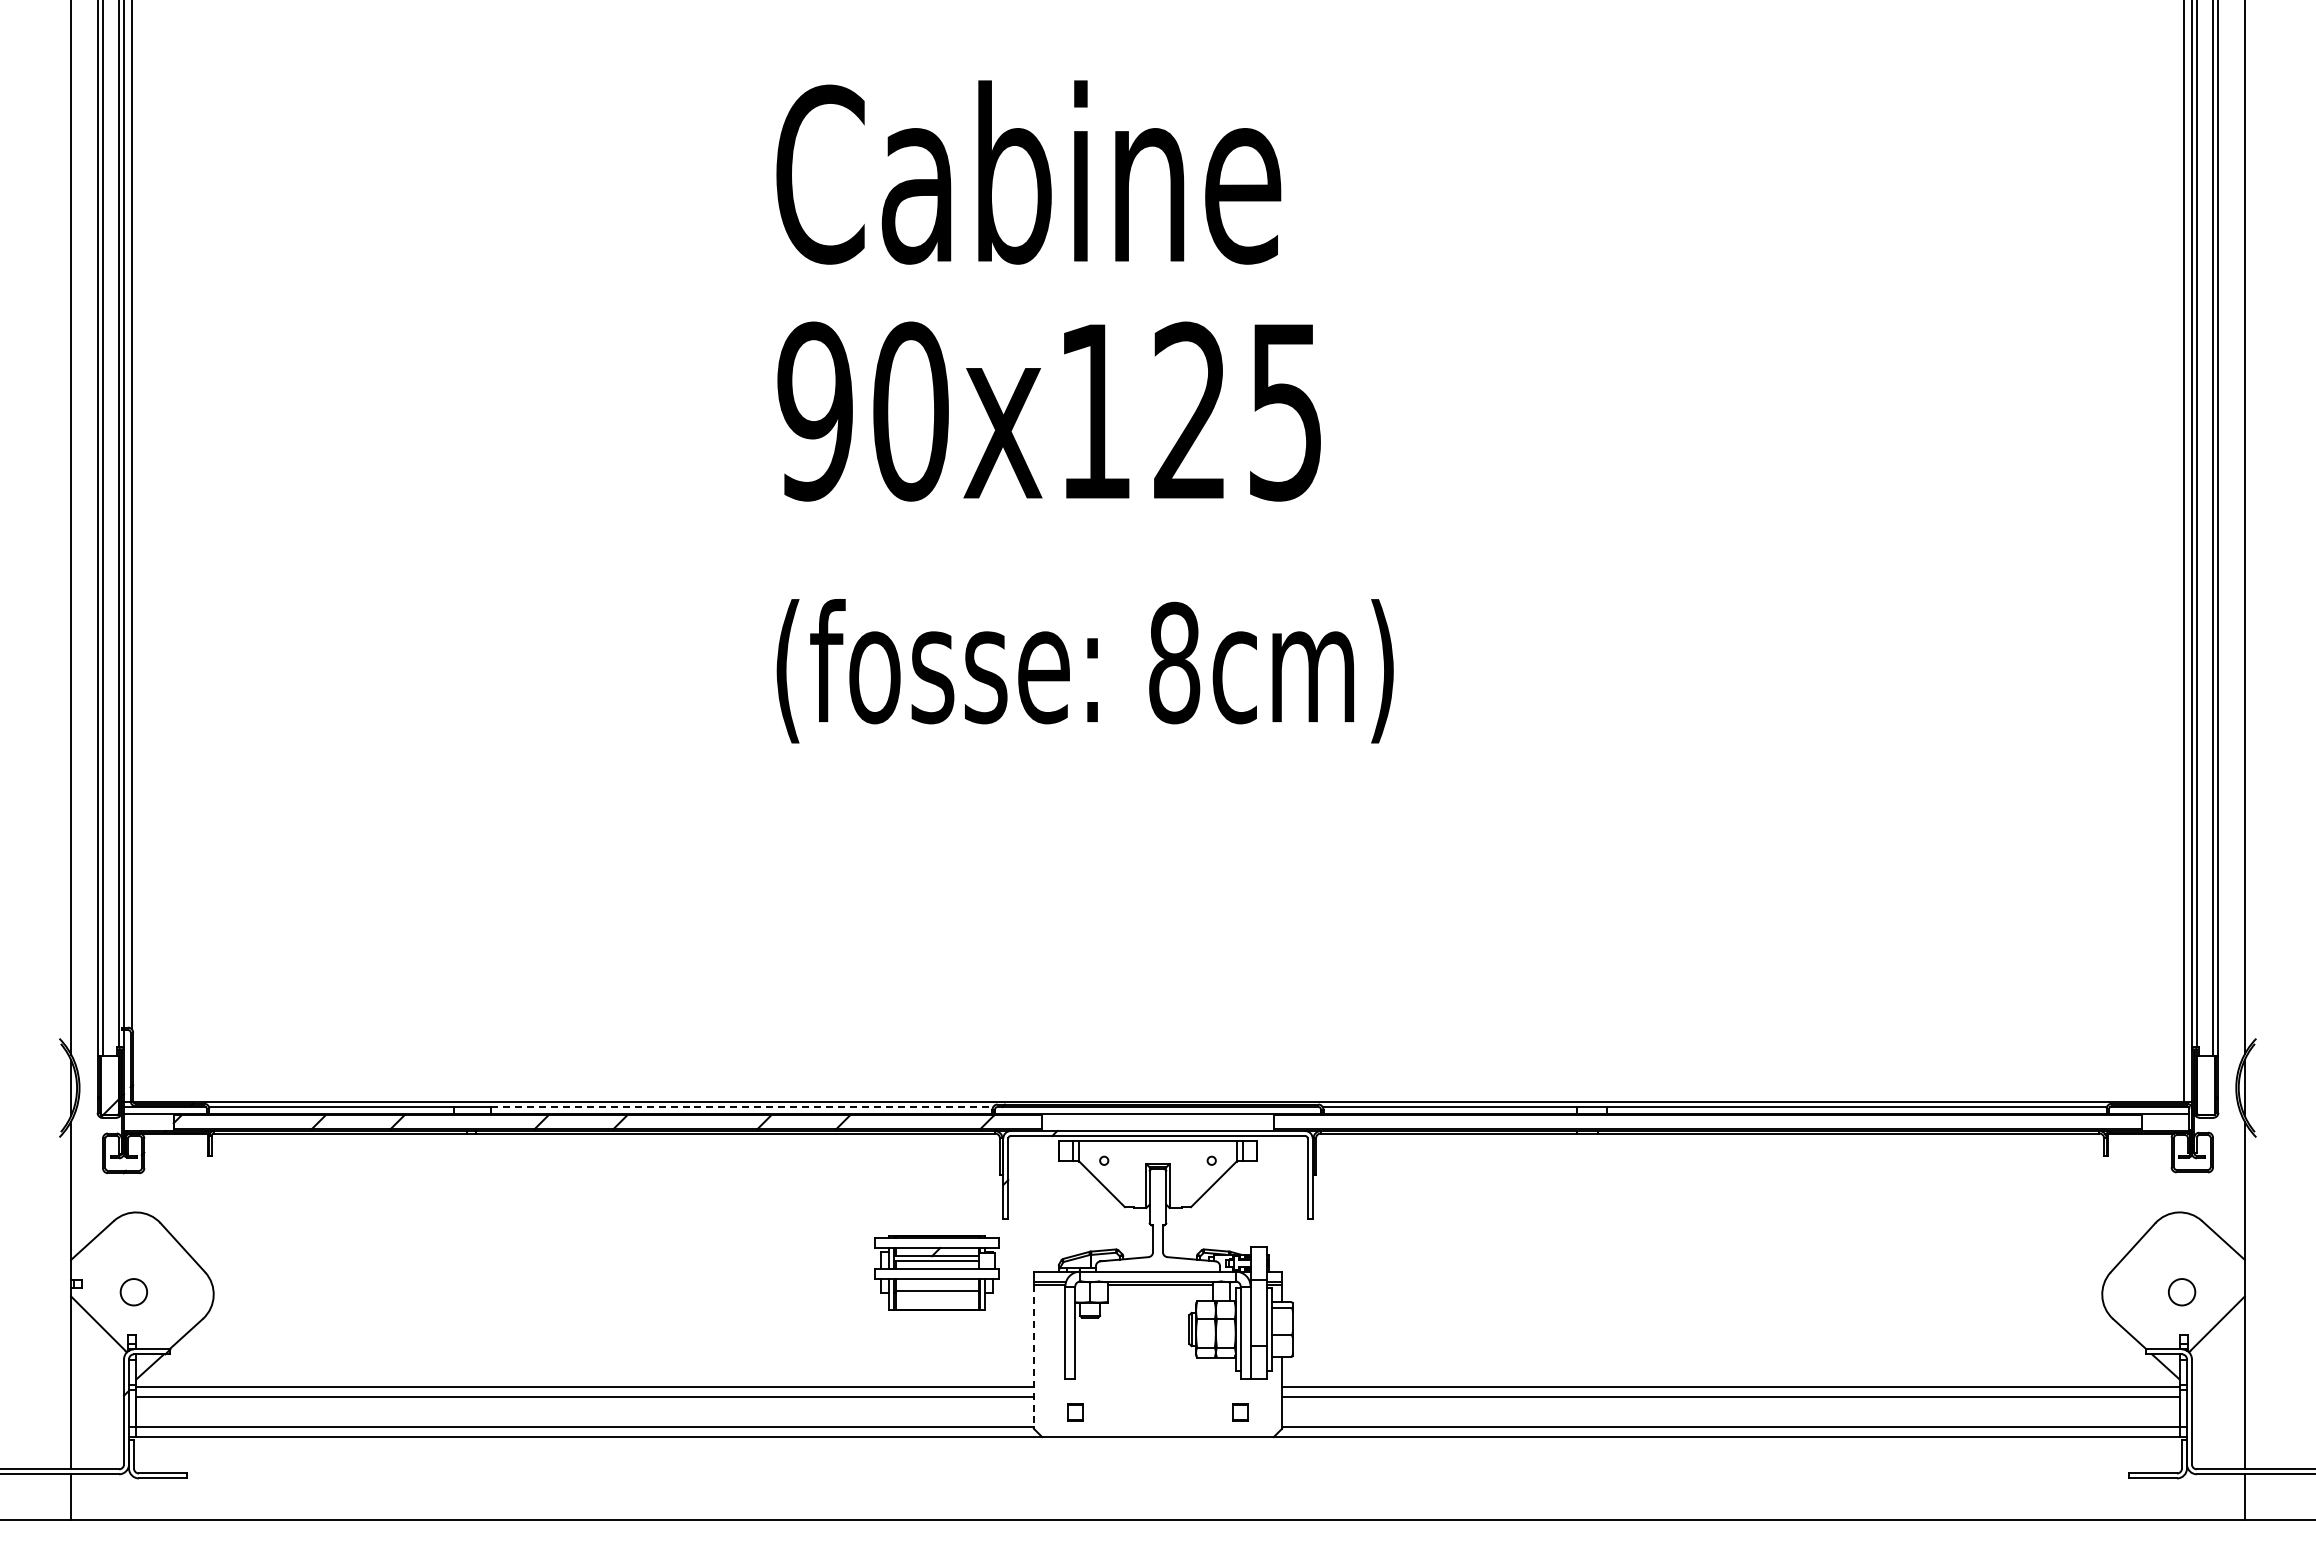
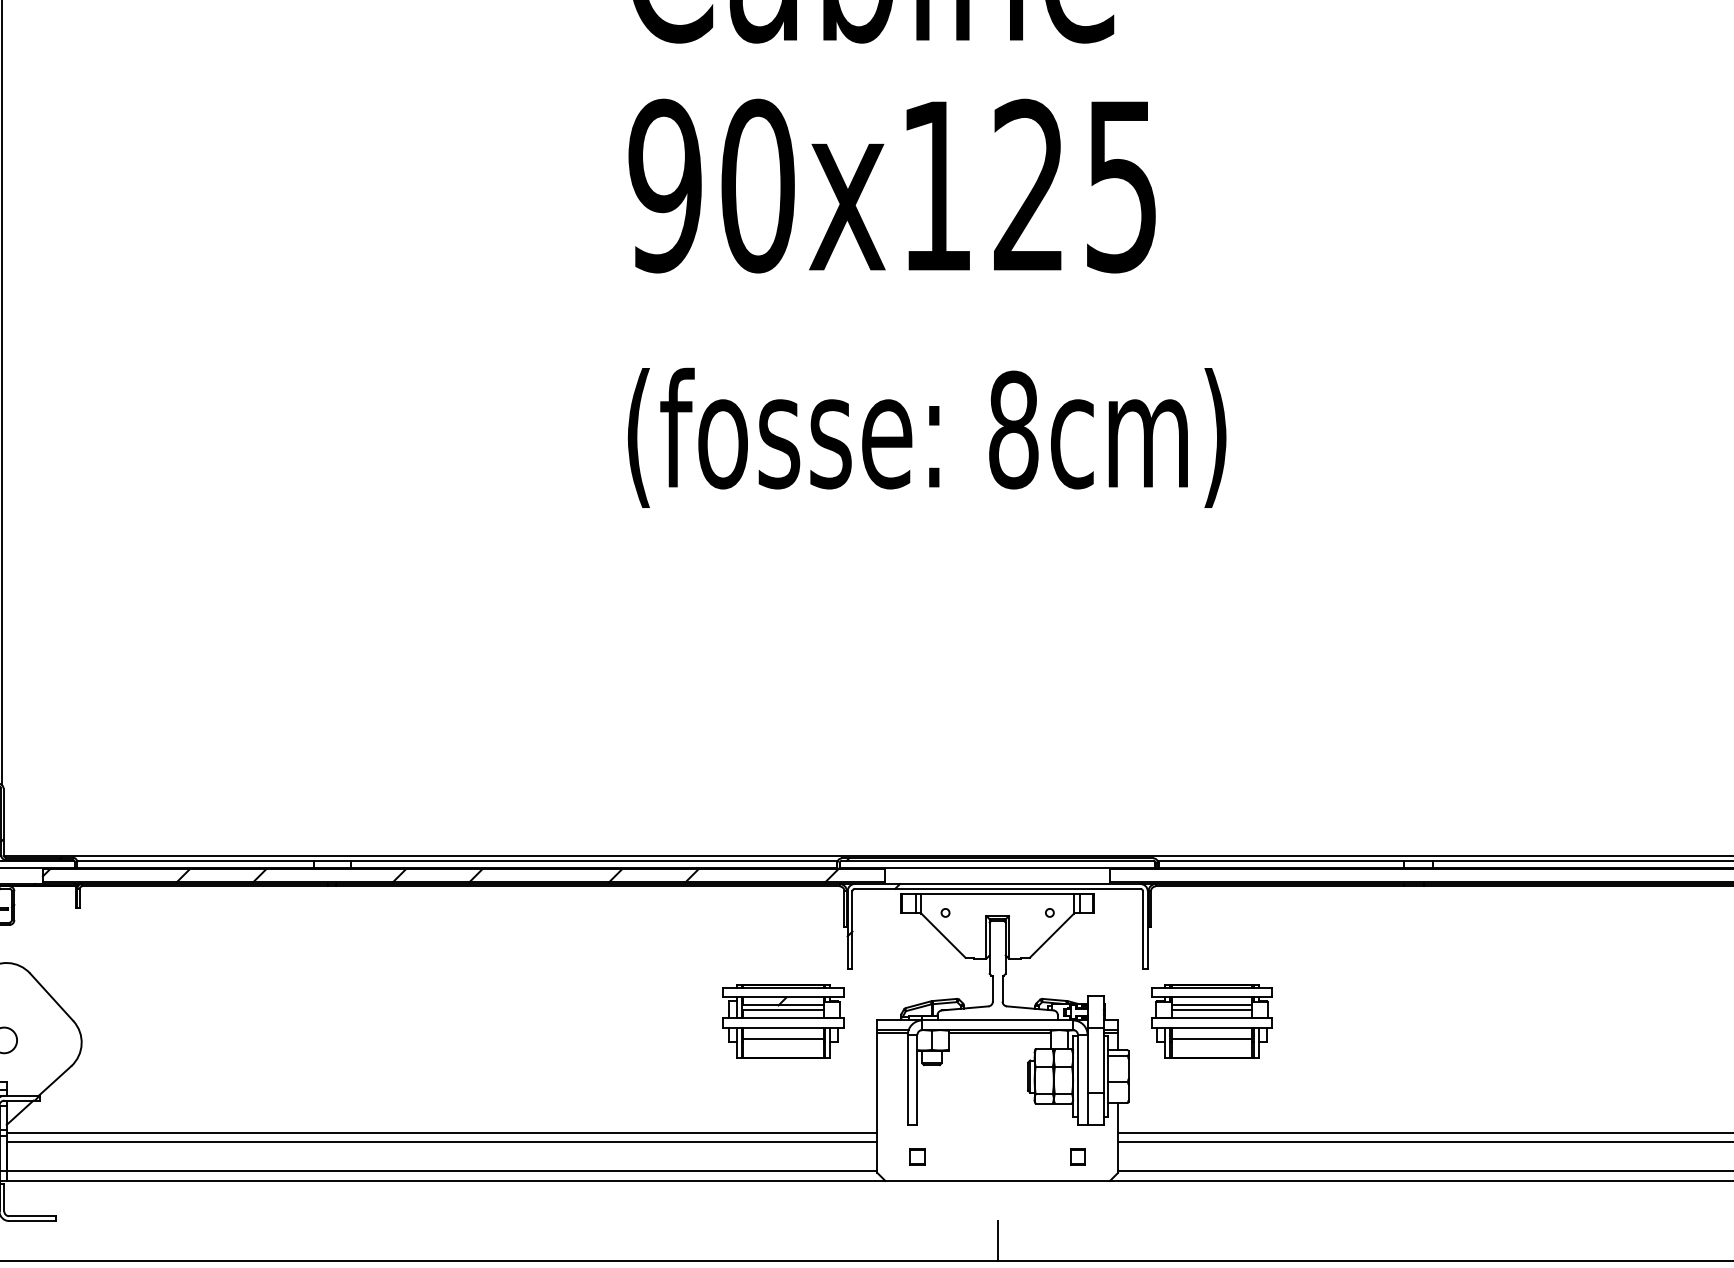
line: (742, 1107) -> (594, 861), dashed -> solid
part: (1378, 1272) -> (1211, 1021), added
line: (1033, 1356) -> (876, 1102), dashed -> solid
line: (1158, 1498) -> (998, 1240), added

